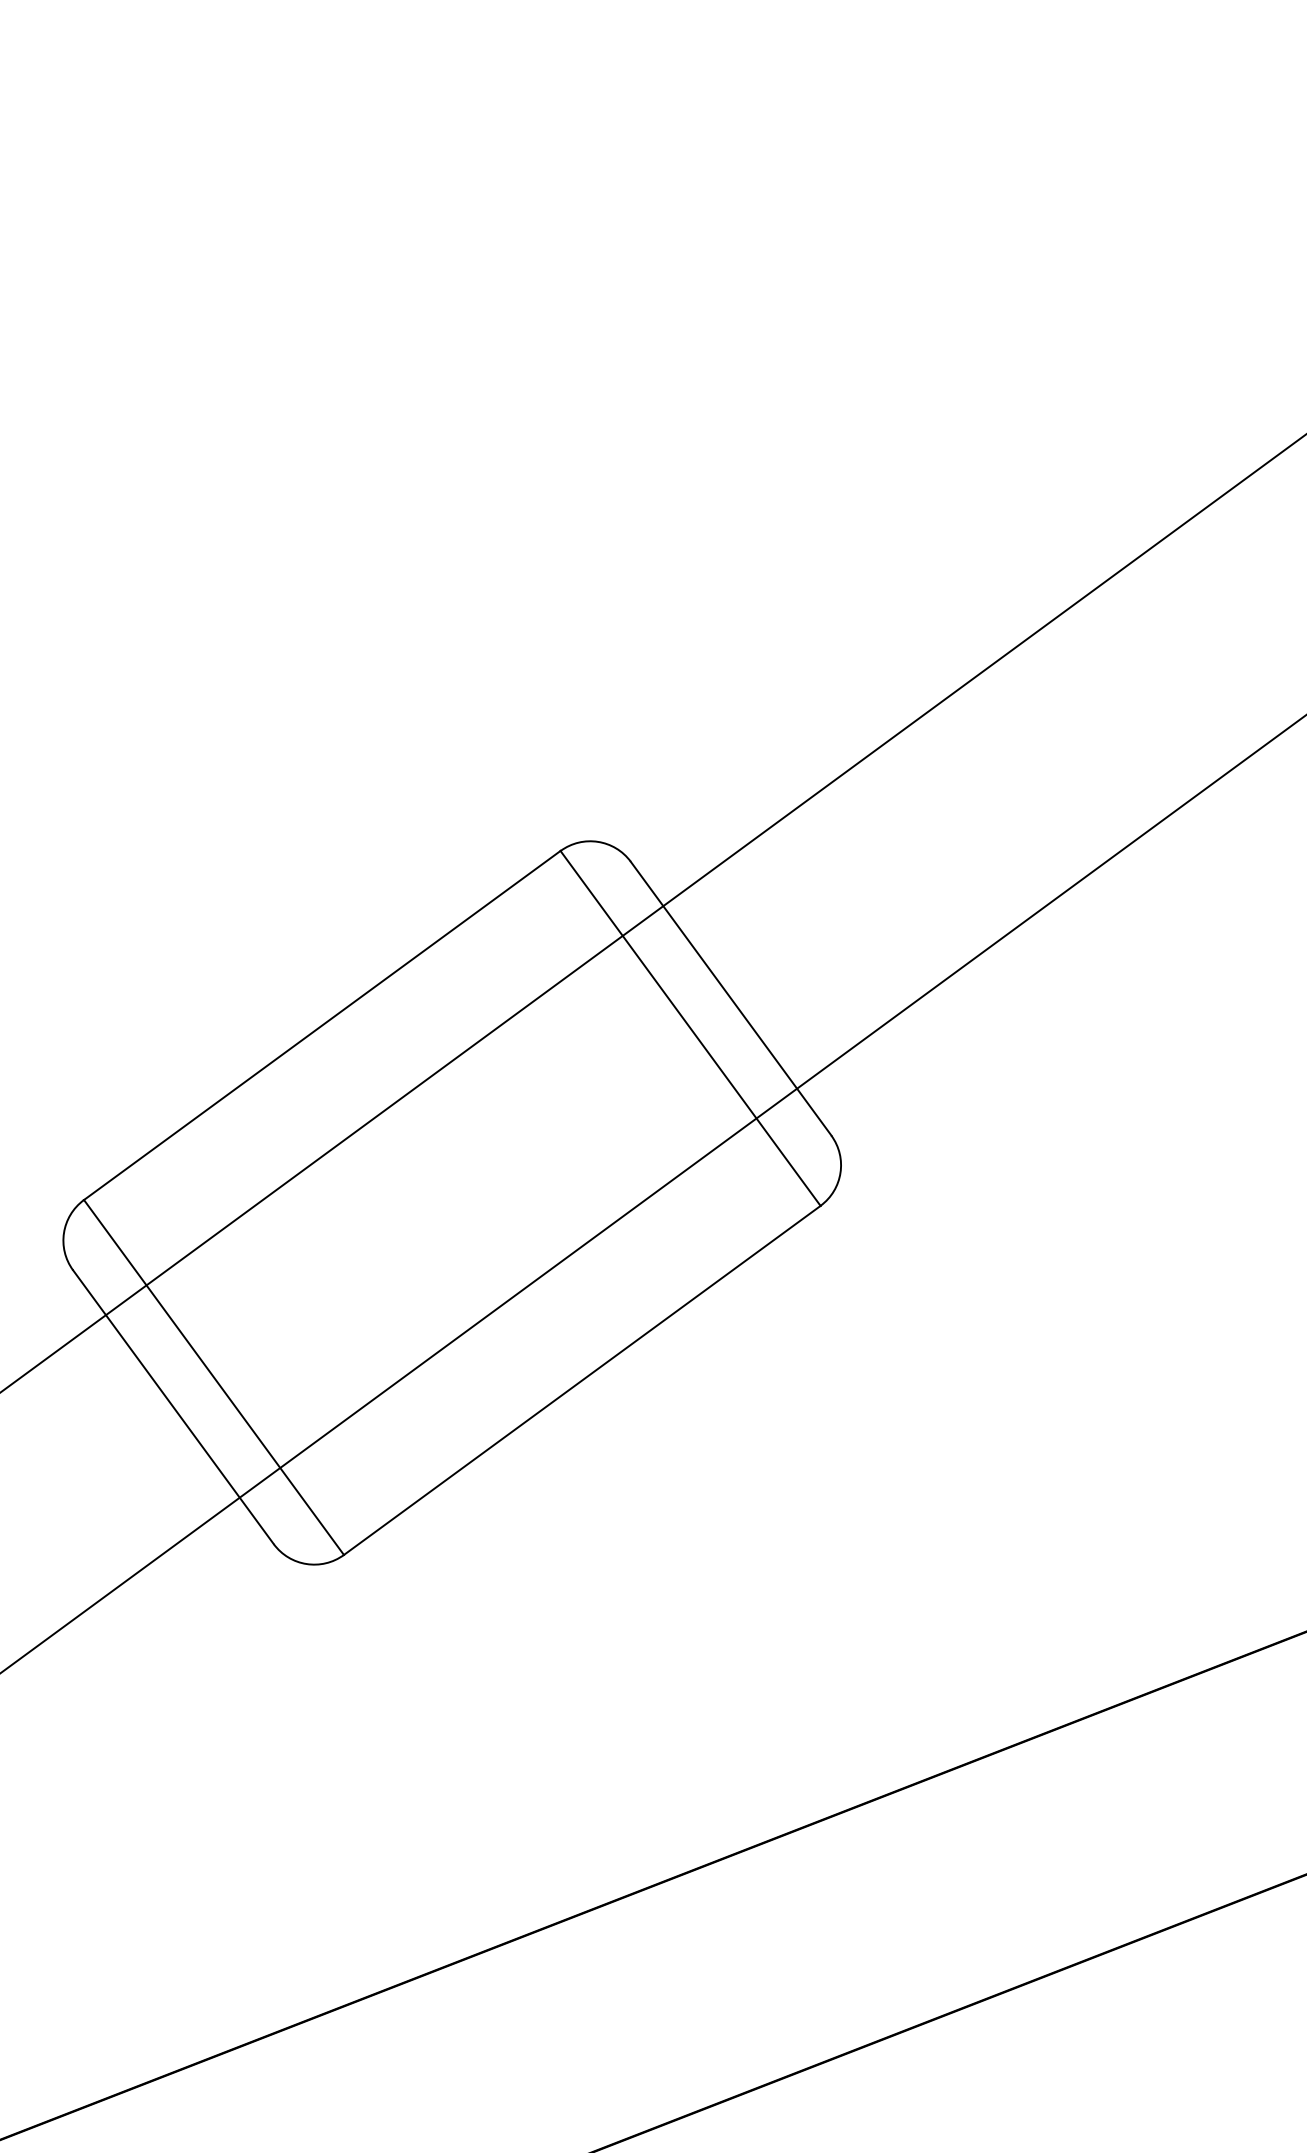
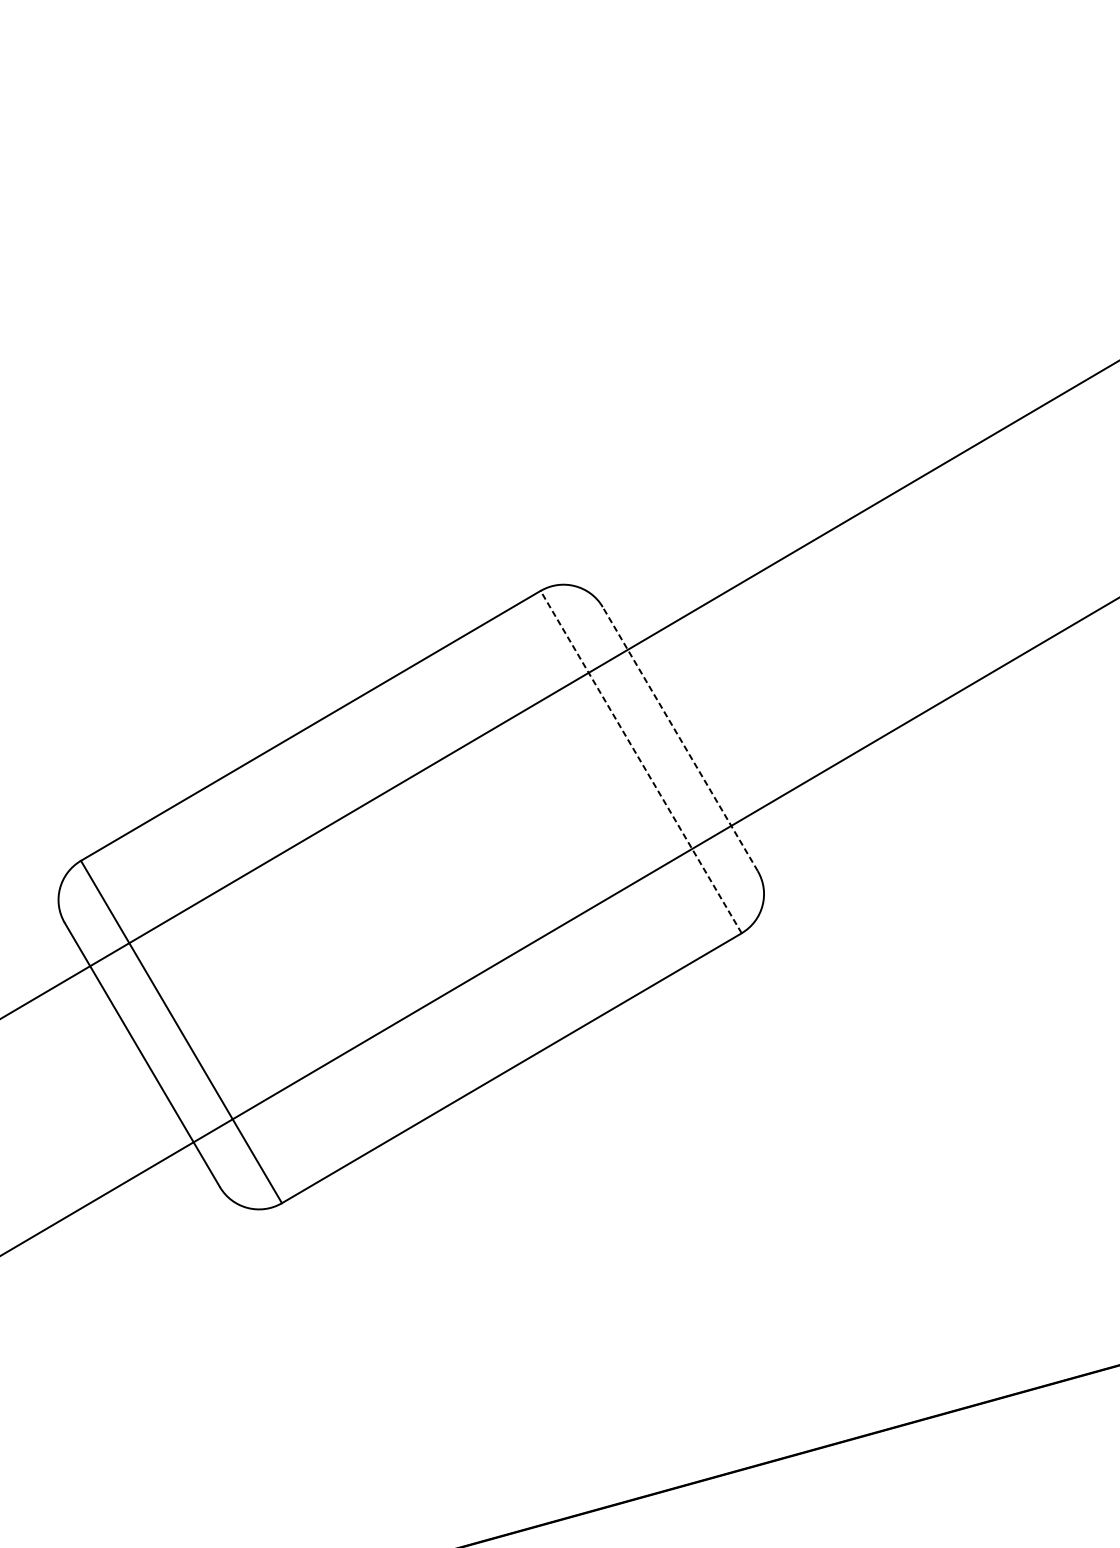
line: (731, 998) -> (680, 738), solid -> dashed
line: (690, 1028) -> (641, 762), solid -> dashed

